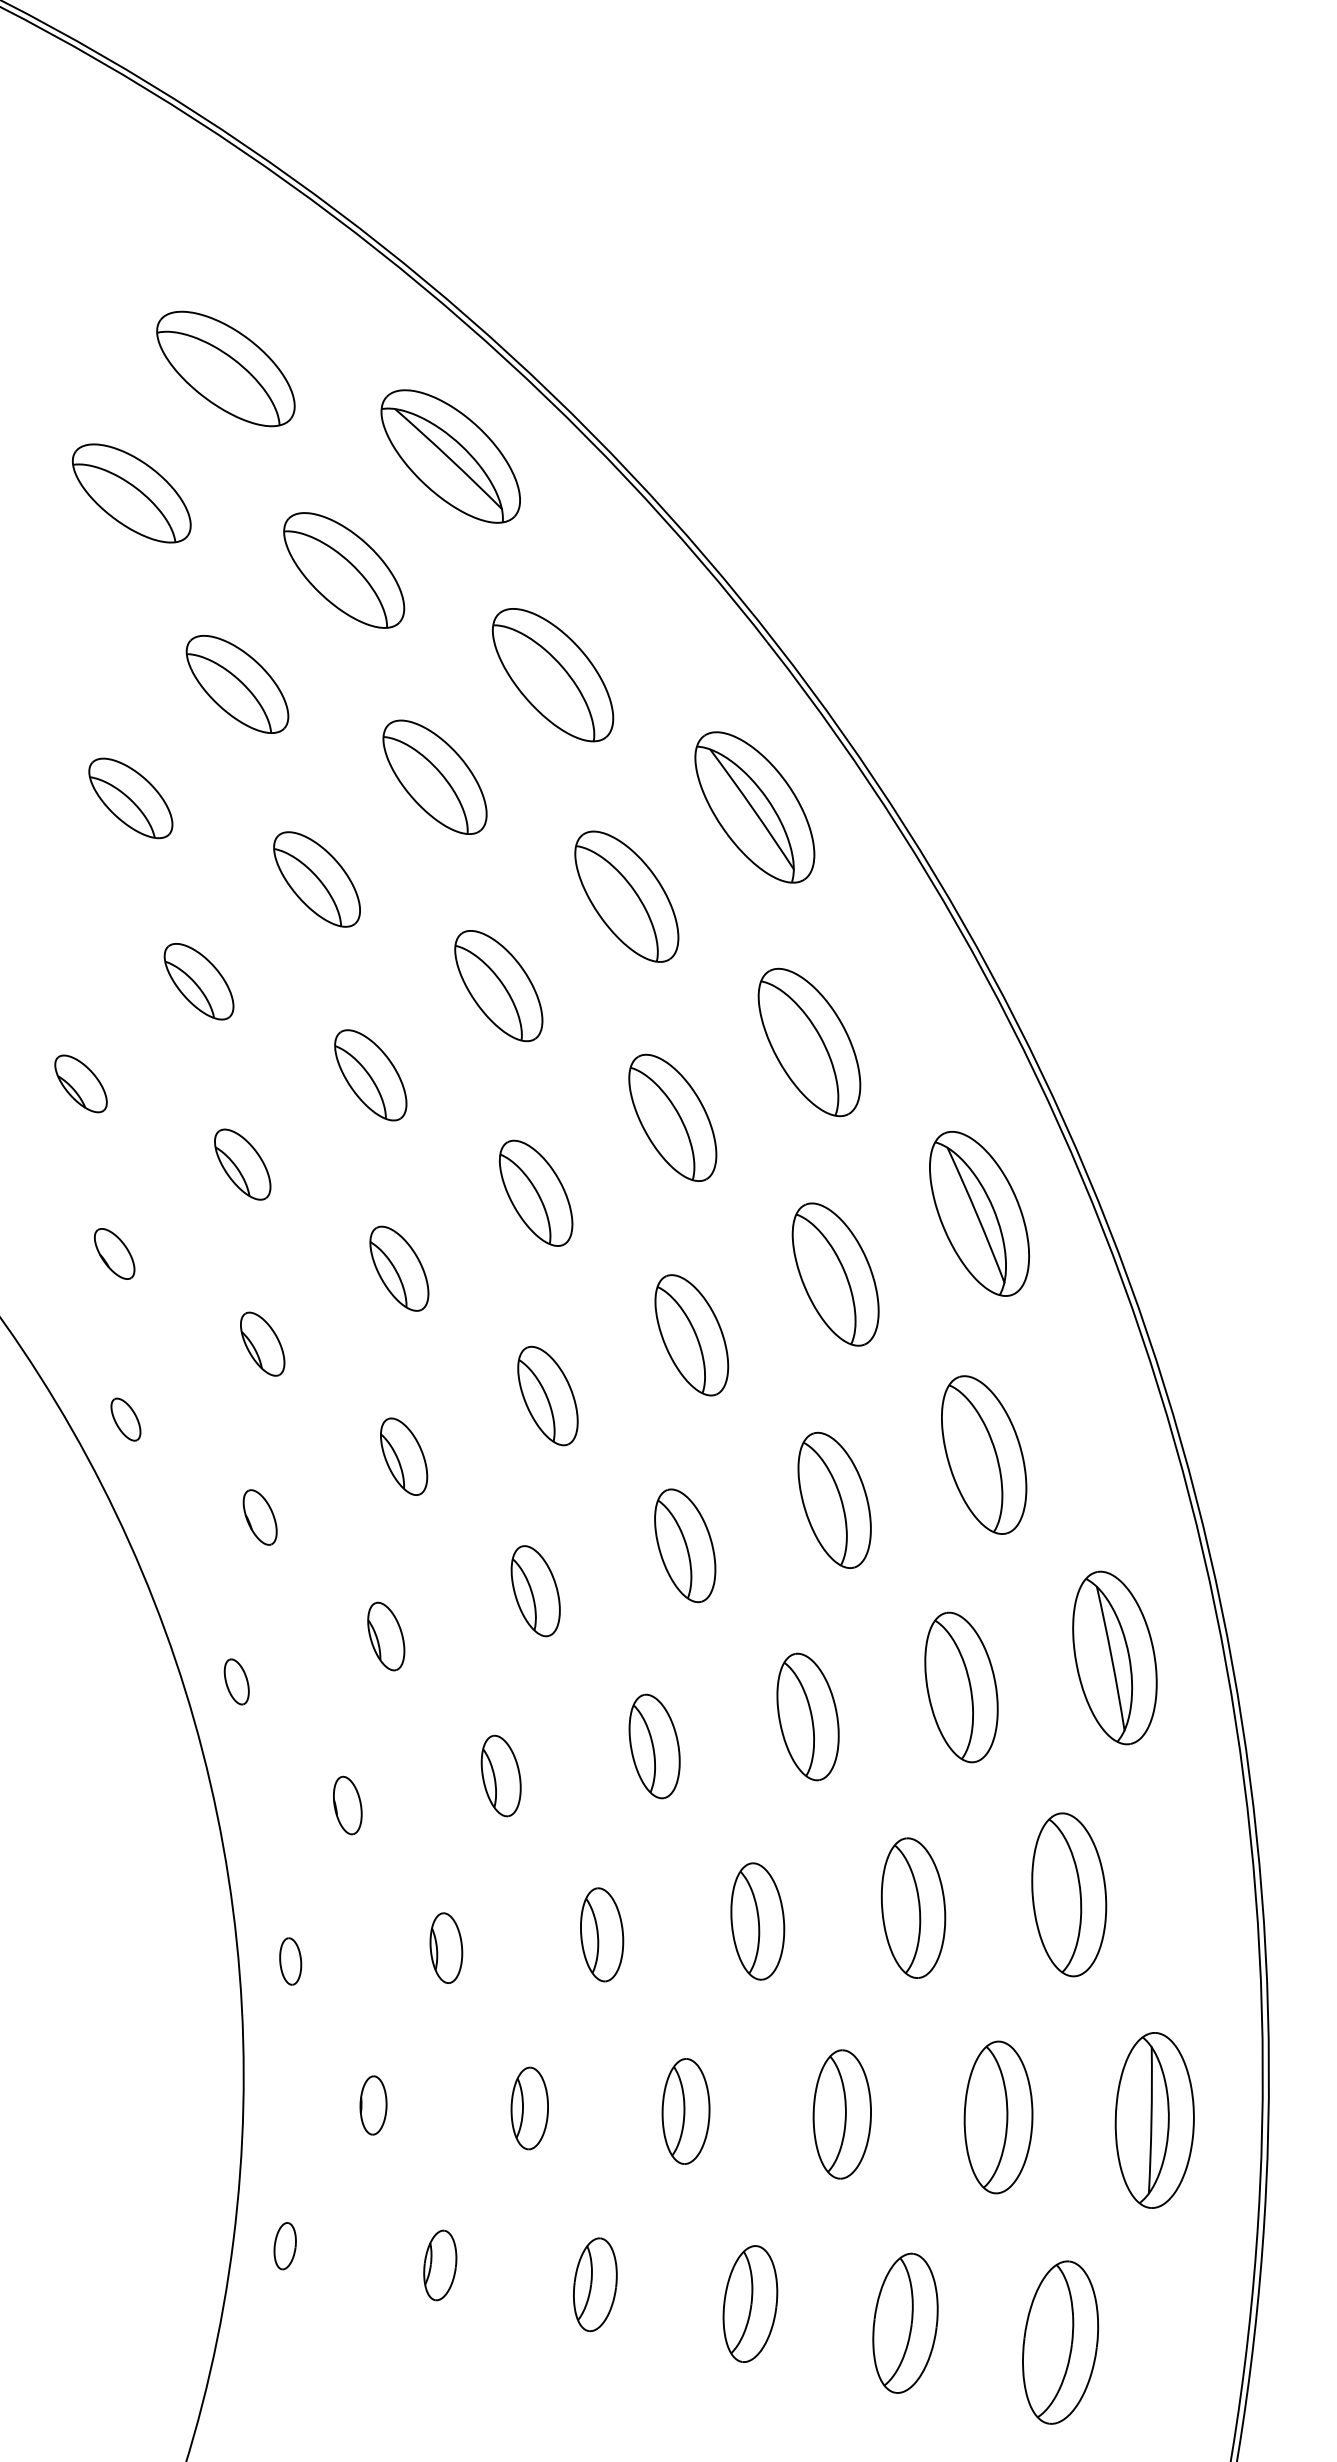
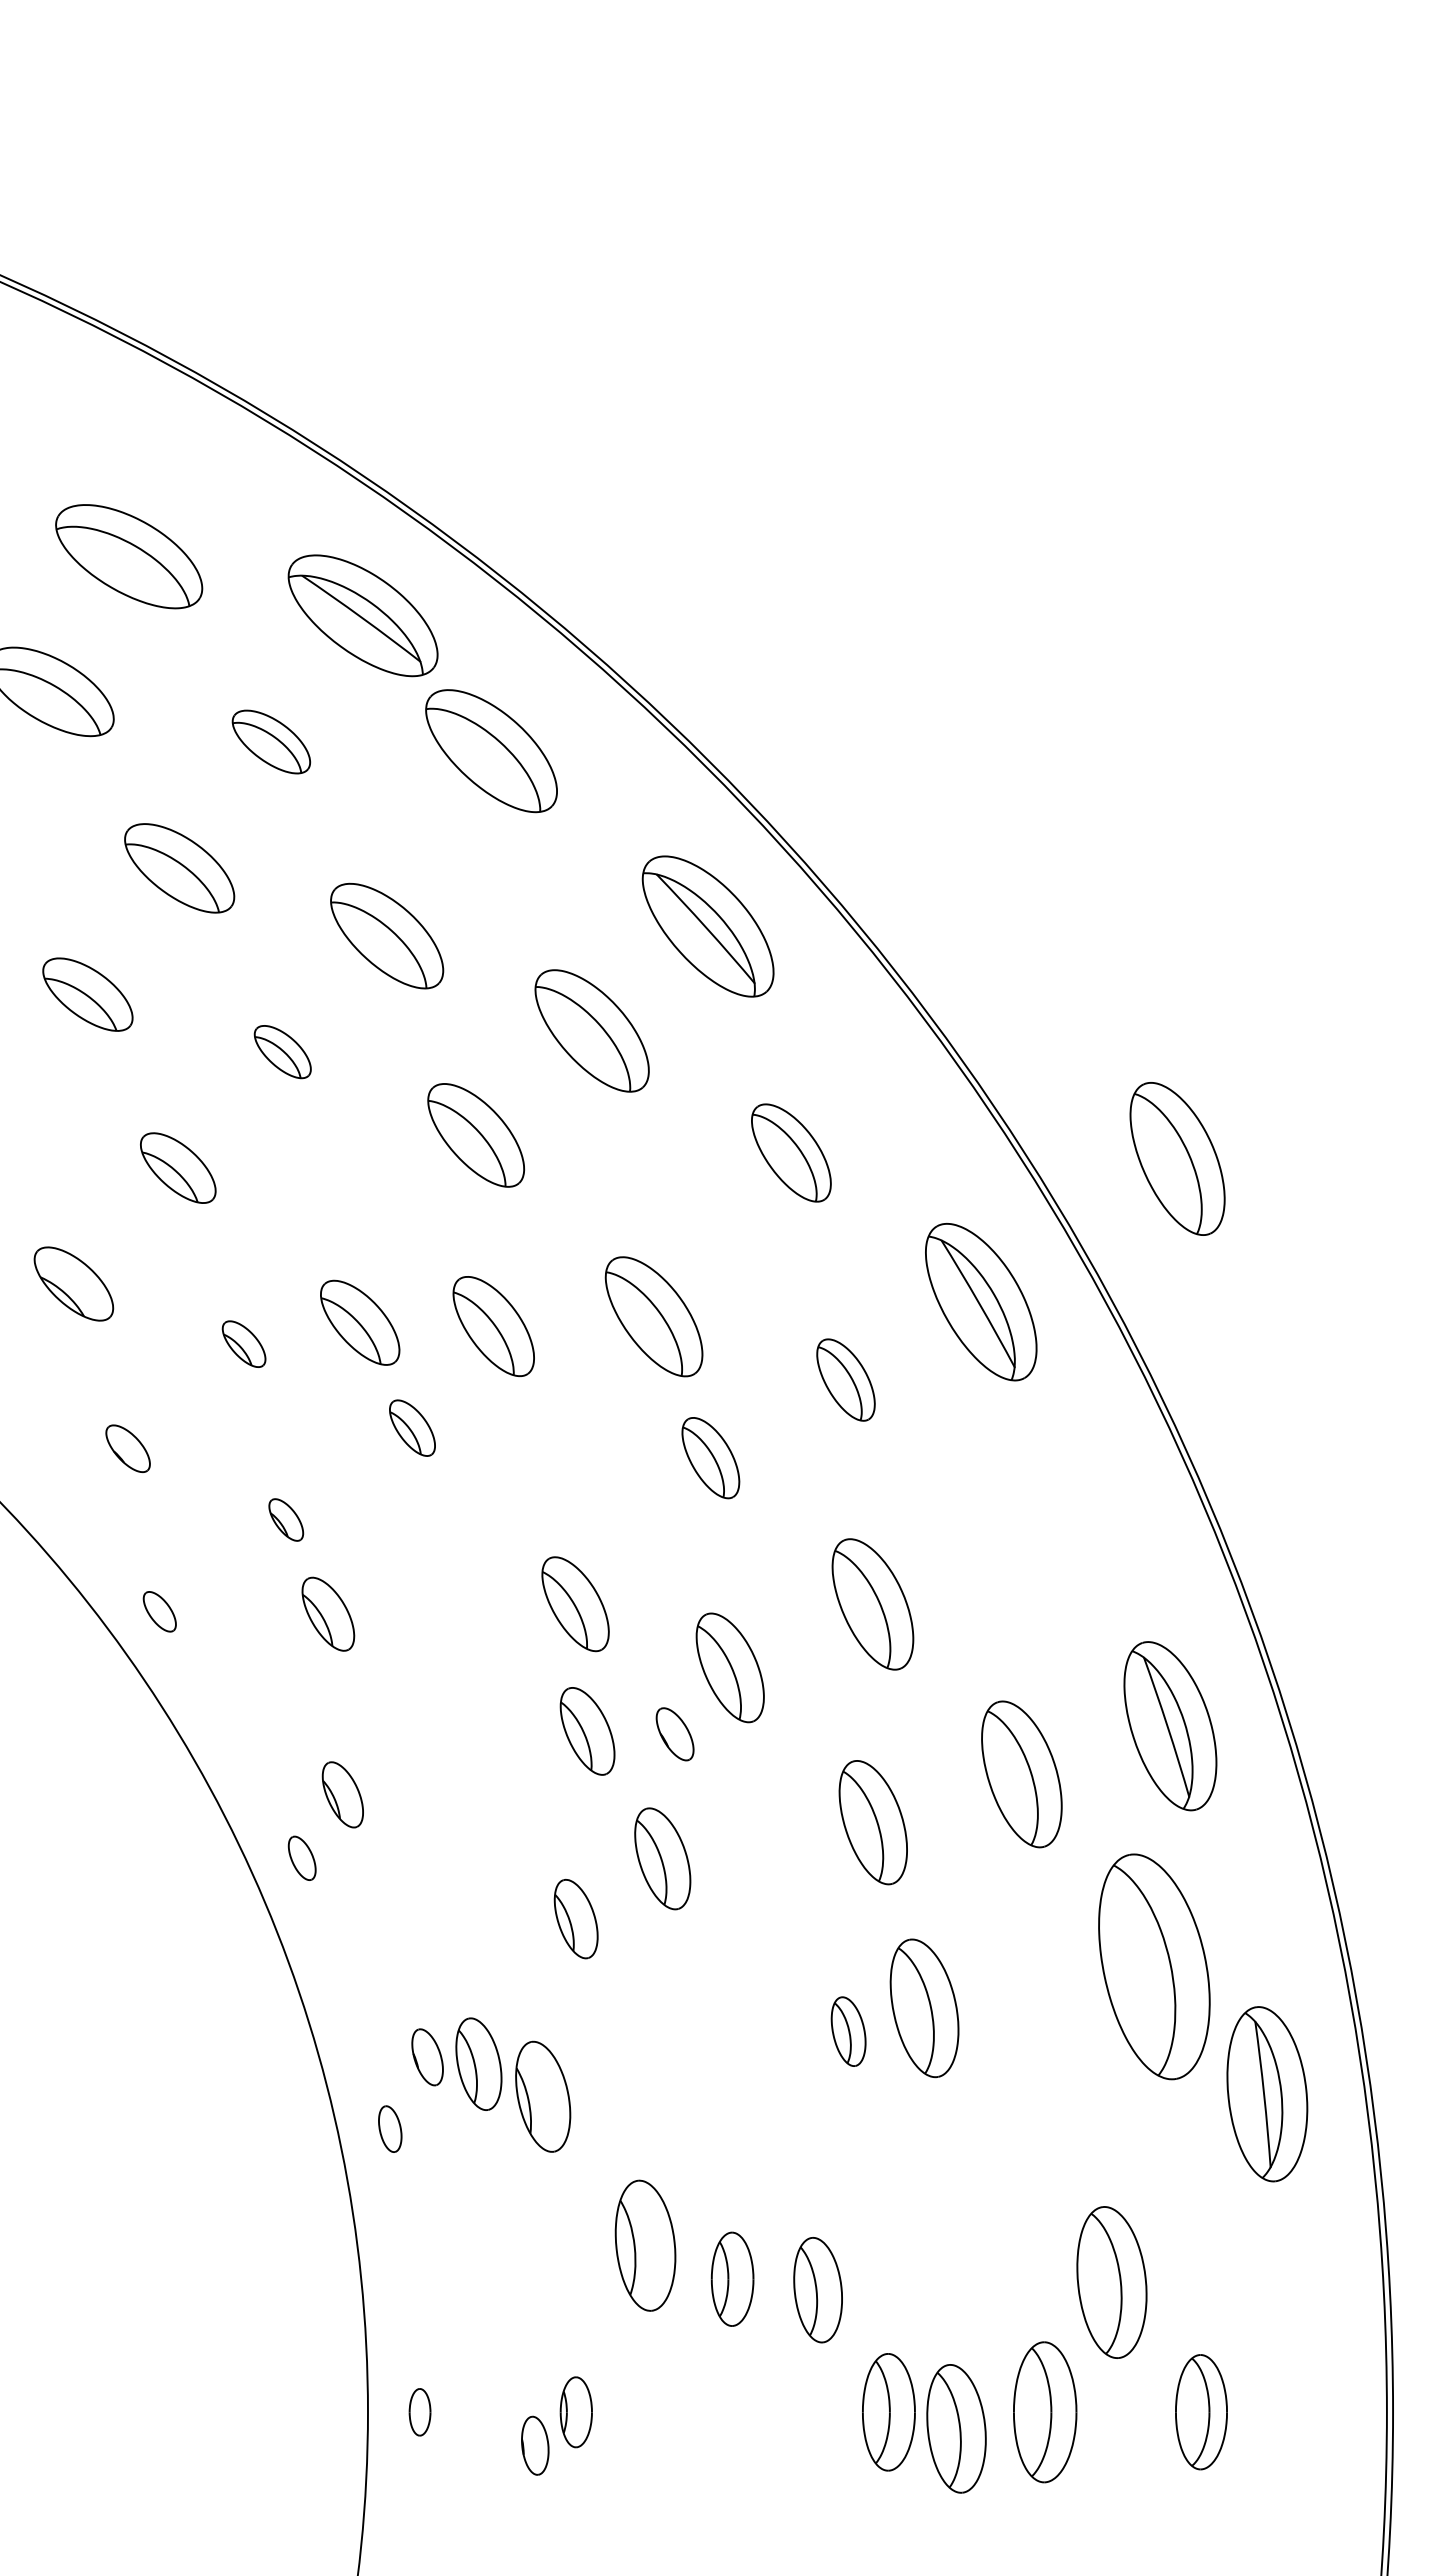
part: (344, 569) -> (271, 741), size x0.6
part: (552, 675) -> (491, 751), moved
part: (316, 878) -> (282, 1051), size x0.6
part: (809, 1041) -> (791, 1152), size x0.7
part: (371, 1075) -> (360, 1322), moved
part: (80, 1084) -> (73, 1284), size x1.4
part: (672, 1117) -> (653, 1316), moved
part: (242, 1163) -> (243, 1343), size x0.7
part: (535, 1193) -> (493, 1326), moved
part: (399, 1268) -> (412, 1427), size x0.7
part: (835, 1273) -> (845, 1379), size x0.6
part: (691, 1334) -> (710, 1457), size x0.7
part: (263, 1343) -> (286, 1519), size x0.7
part: (547, 1396) -> (575, 1604), moved
part: (983, 1454) -> (1177, 1158), moved
part: (404, 1456) -> (328, 1613), moved
part: (259, 1517) -> (674, 1734), moved
part: (385, 1636) -> (342, 1794), moved
part: (654, 1746) -> (662, 1858), moved
part: (347, 1805) -> (427, 2057), moved
part: (1069, 1894) -> (1154, 1966), size x1.4
part: (913, 1908) -> (924, 2008), moved
part: (757, 1921) -> (848, 2031), size x0.6
part: (601, 1934) -> (478, 2063), moved
part: (445, 1947) -> (542, 2096), size x1.6
part: (373, 2105) -> (535, 2445), moved
part: (529, 2107) -> (645, 2244), size x1.6
part: (685, 2111) -> (817, 2290), moved
part: (842, 2114) -> (956, 2428), moved
part: (998, 2117) -> (1111, 2282), moved
part: (1154, 2120) -> (1267, 2094), moved
part: (595, 2284) -> (732, 2278), moved
part: (1060, 2341) -> (1201, 2411), size x0.7

